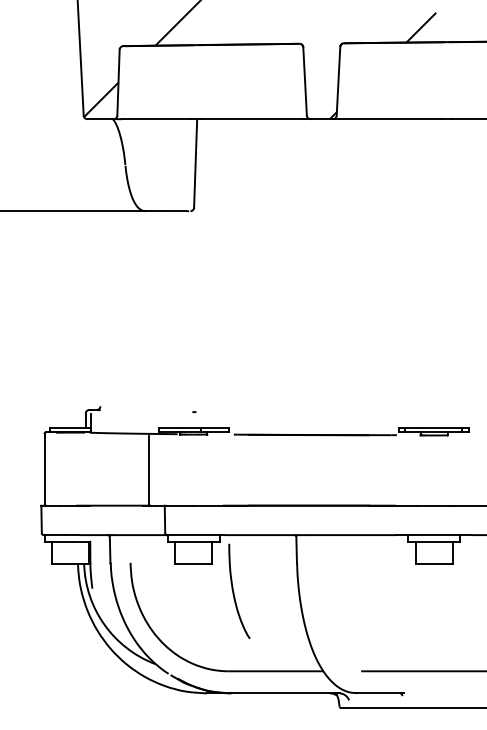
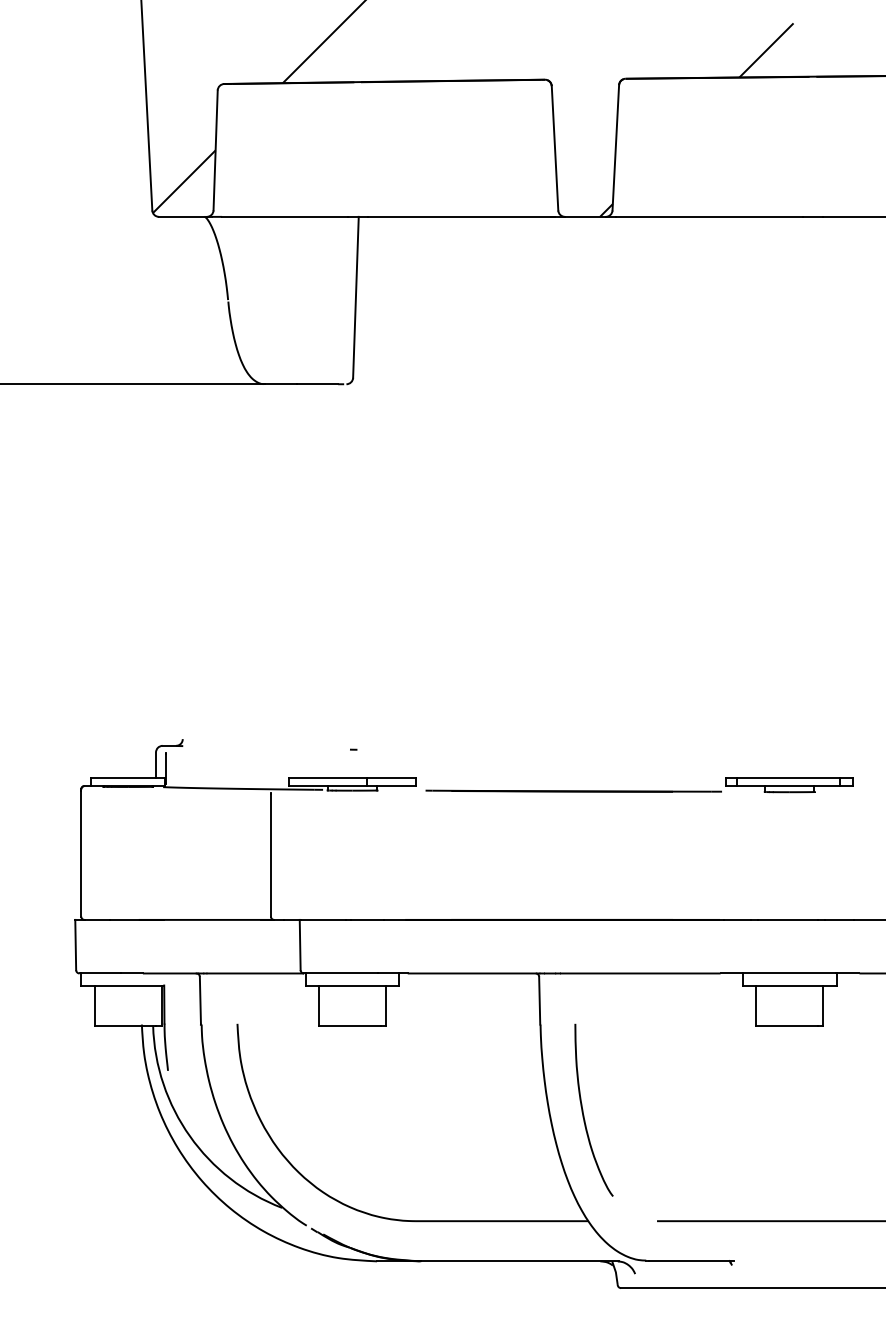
curve: (234, 592) -> (584, 1112), moved

